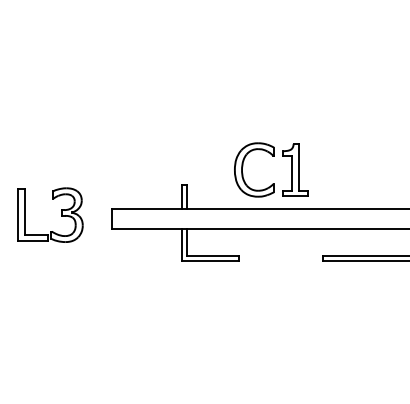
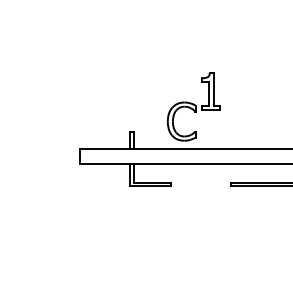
part: (295, 169) -> (211, 91), moved
part: (61, 214) -> (43, 153), removed

